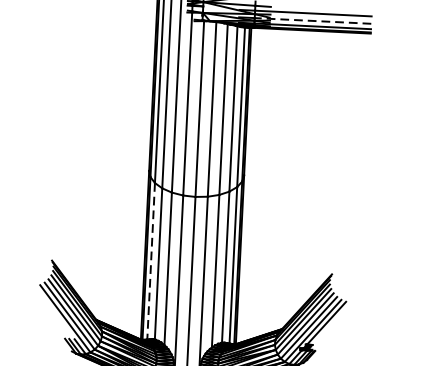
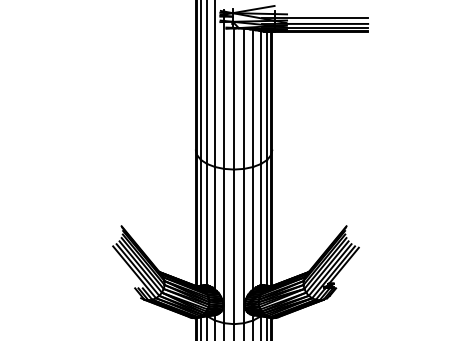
line: (313, 20) -> (321, 23), dashed -> solid
line: (151, 260) -> (201, 222), dashed -> solid

